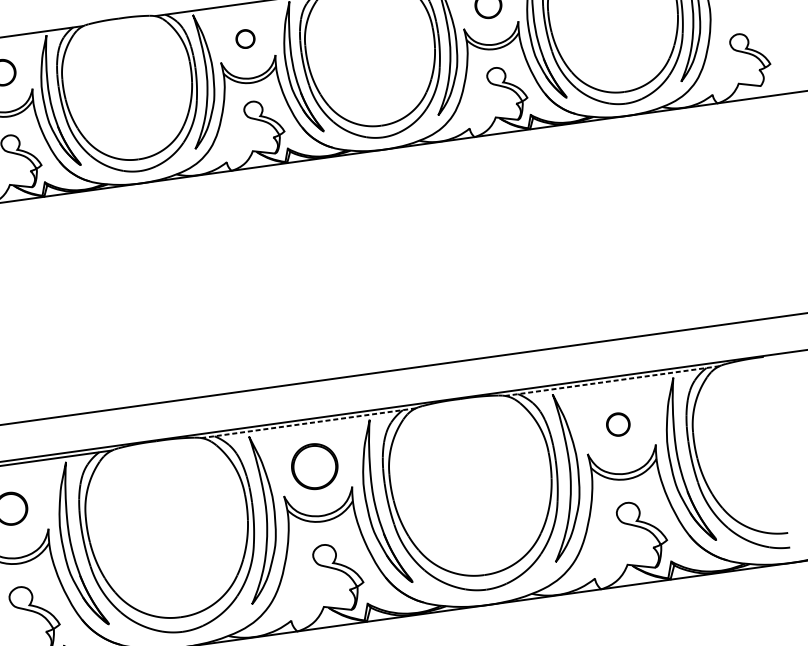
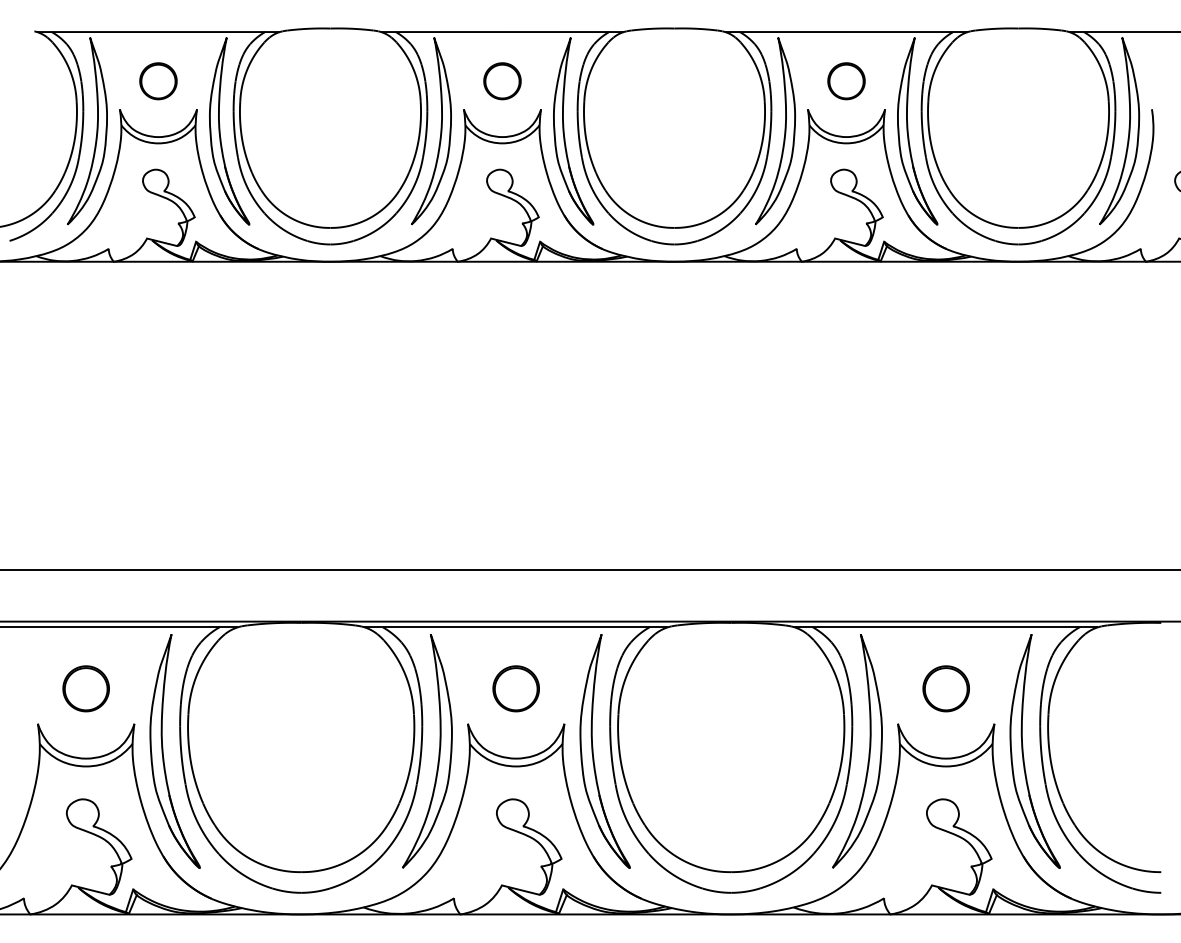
part: (245, 39) -> (502, 81), size x1.43
line: (612, 381) -> (946, 627), dashed -> solid
line: (308, 423) -> (516, 627), dashed -> solid
part: (617, 424) -> (945, 688), size x1.43
part: (314, 466) -> (515, 688), size x0.71

